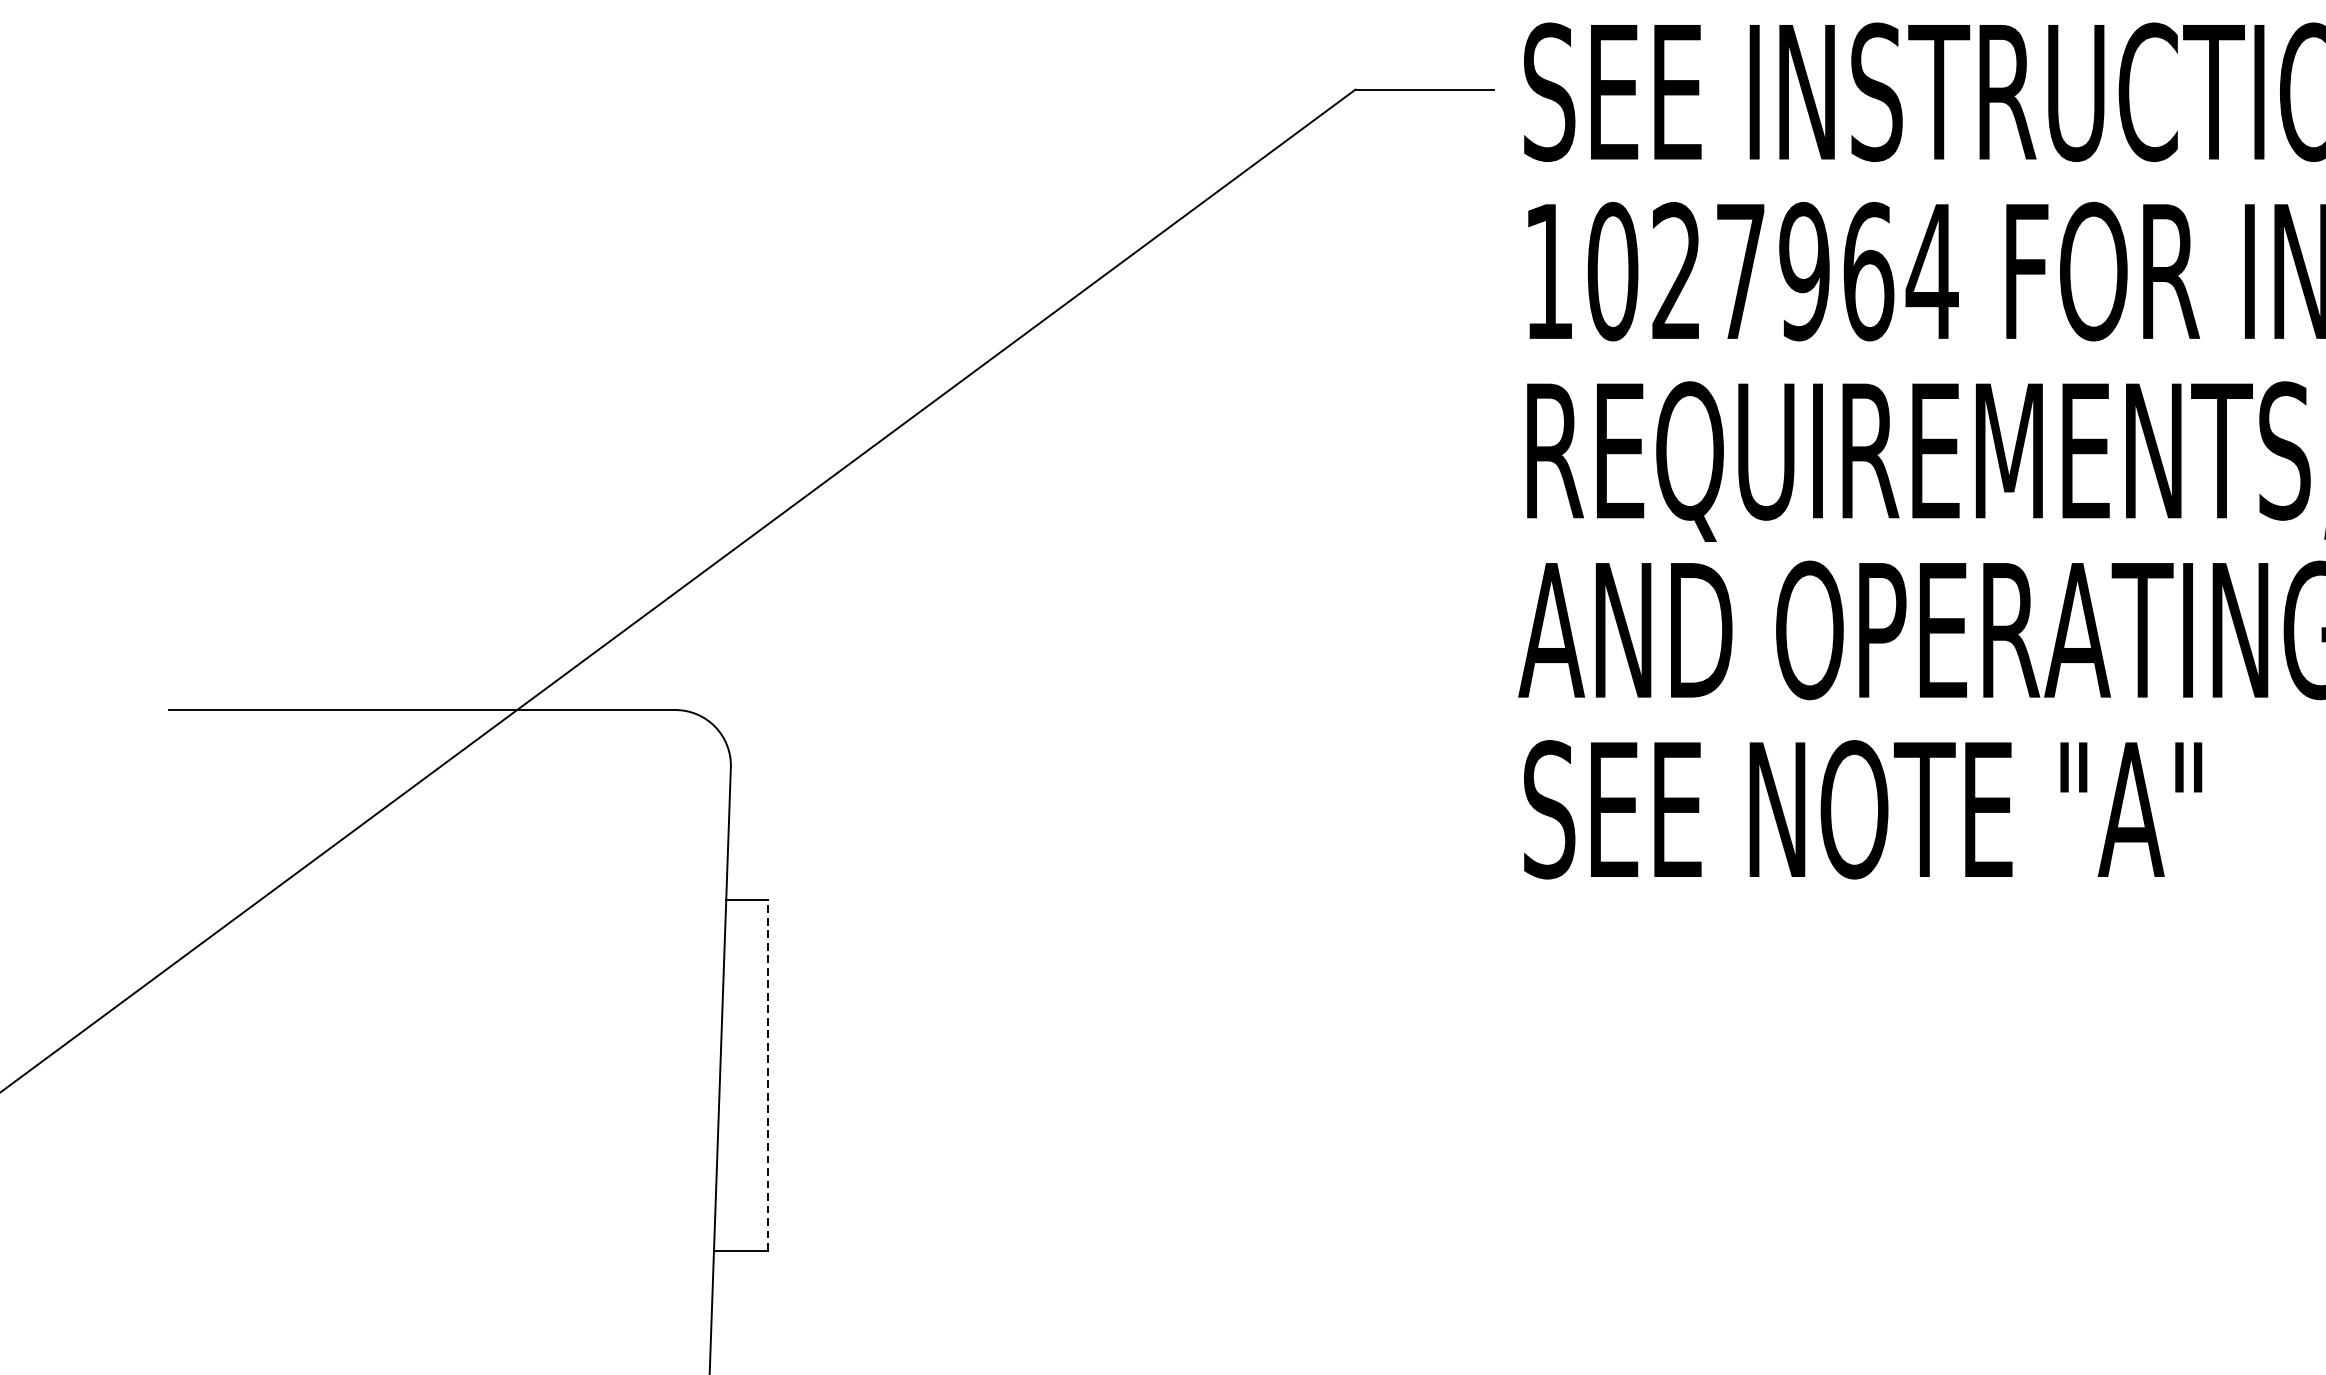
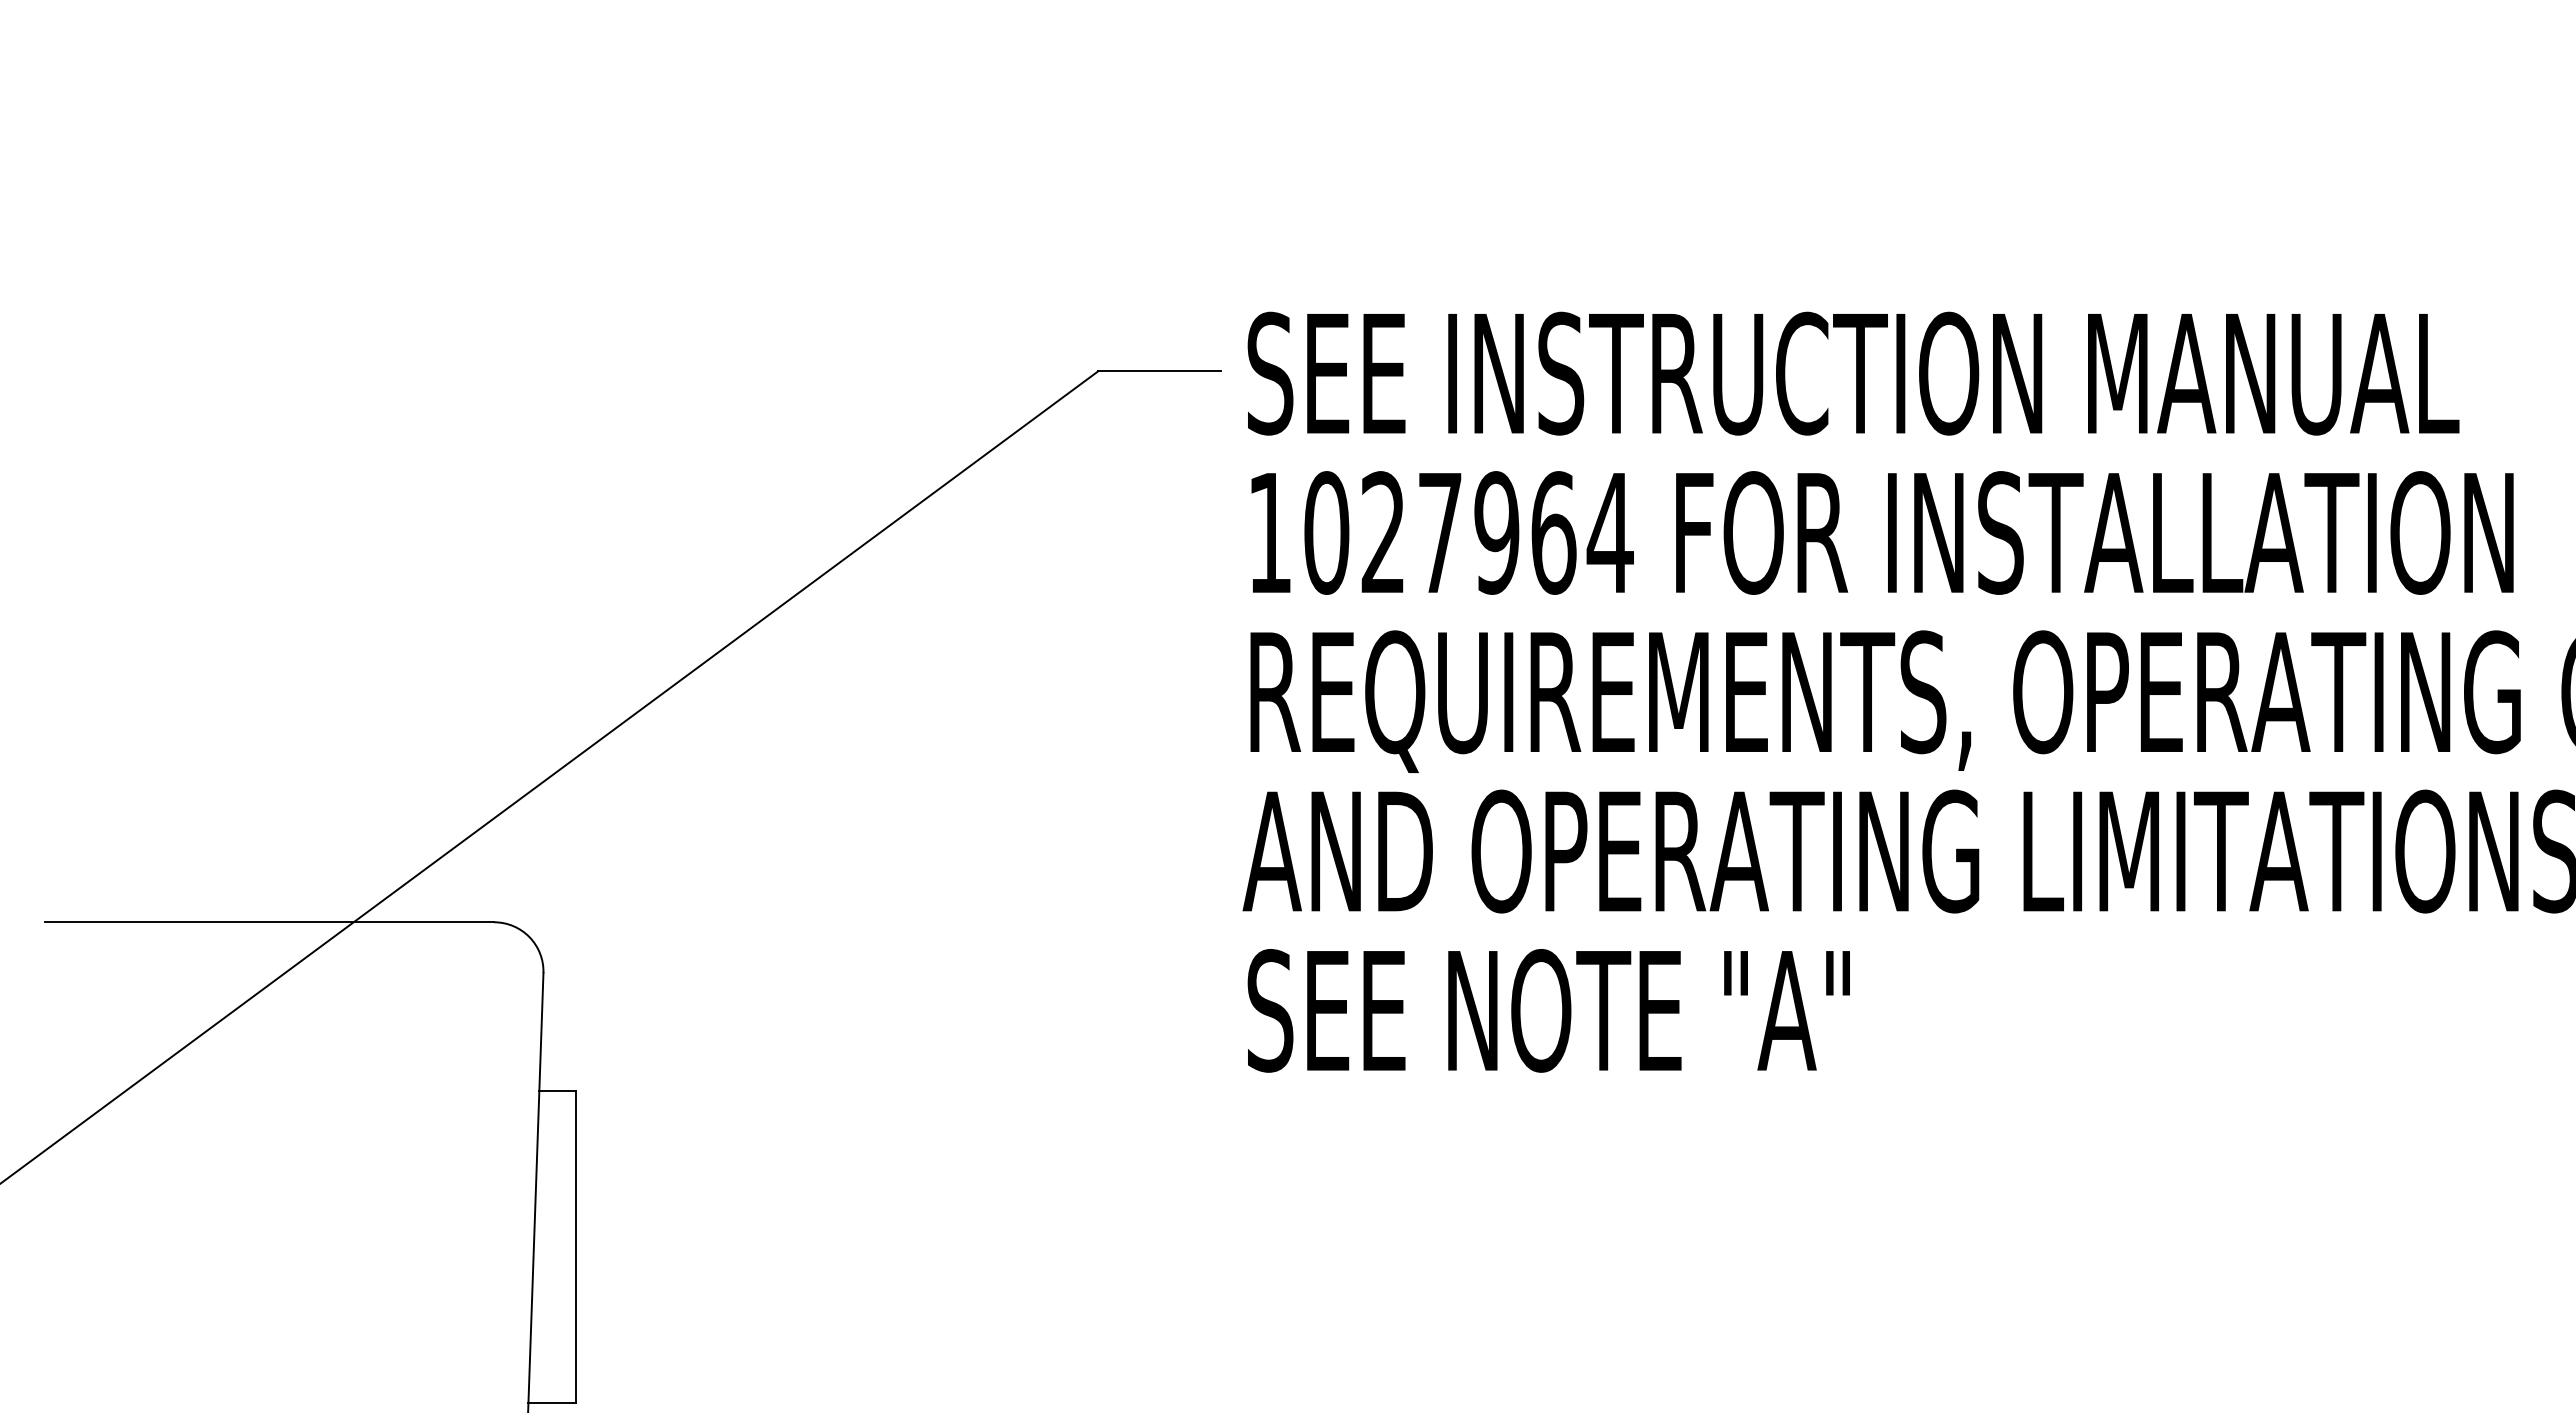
line: (768, 1075) -> (576, 1246), dashed -> solid

